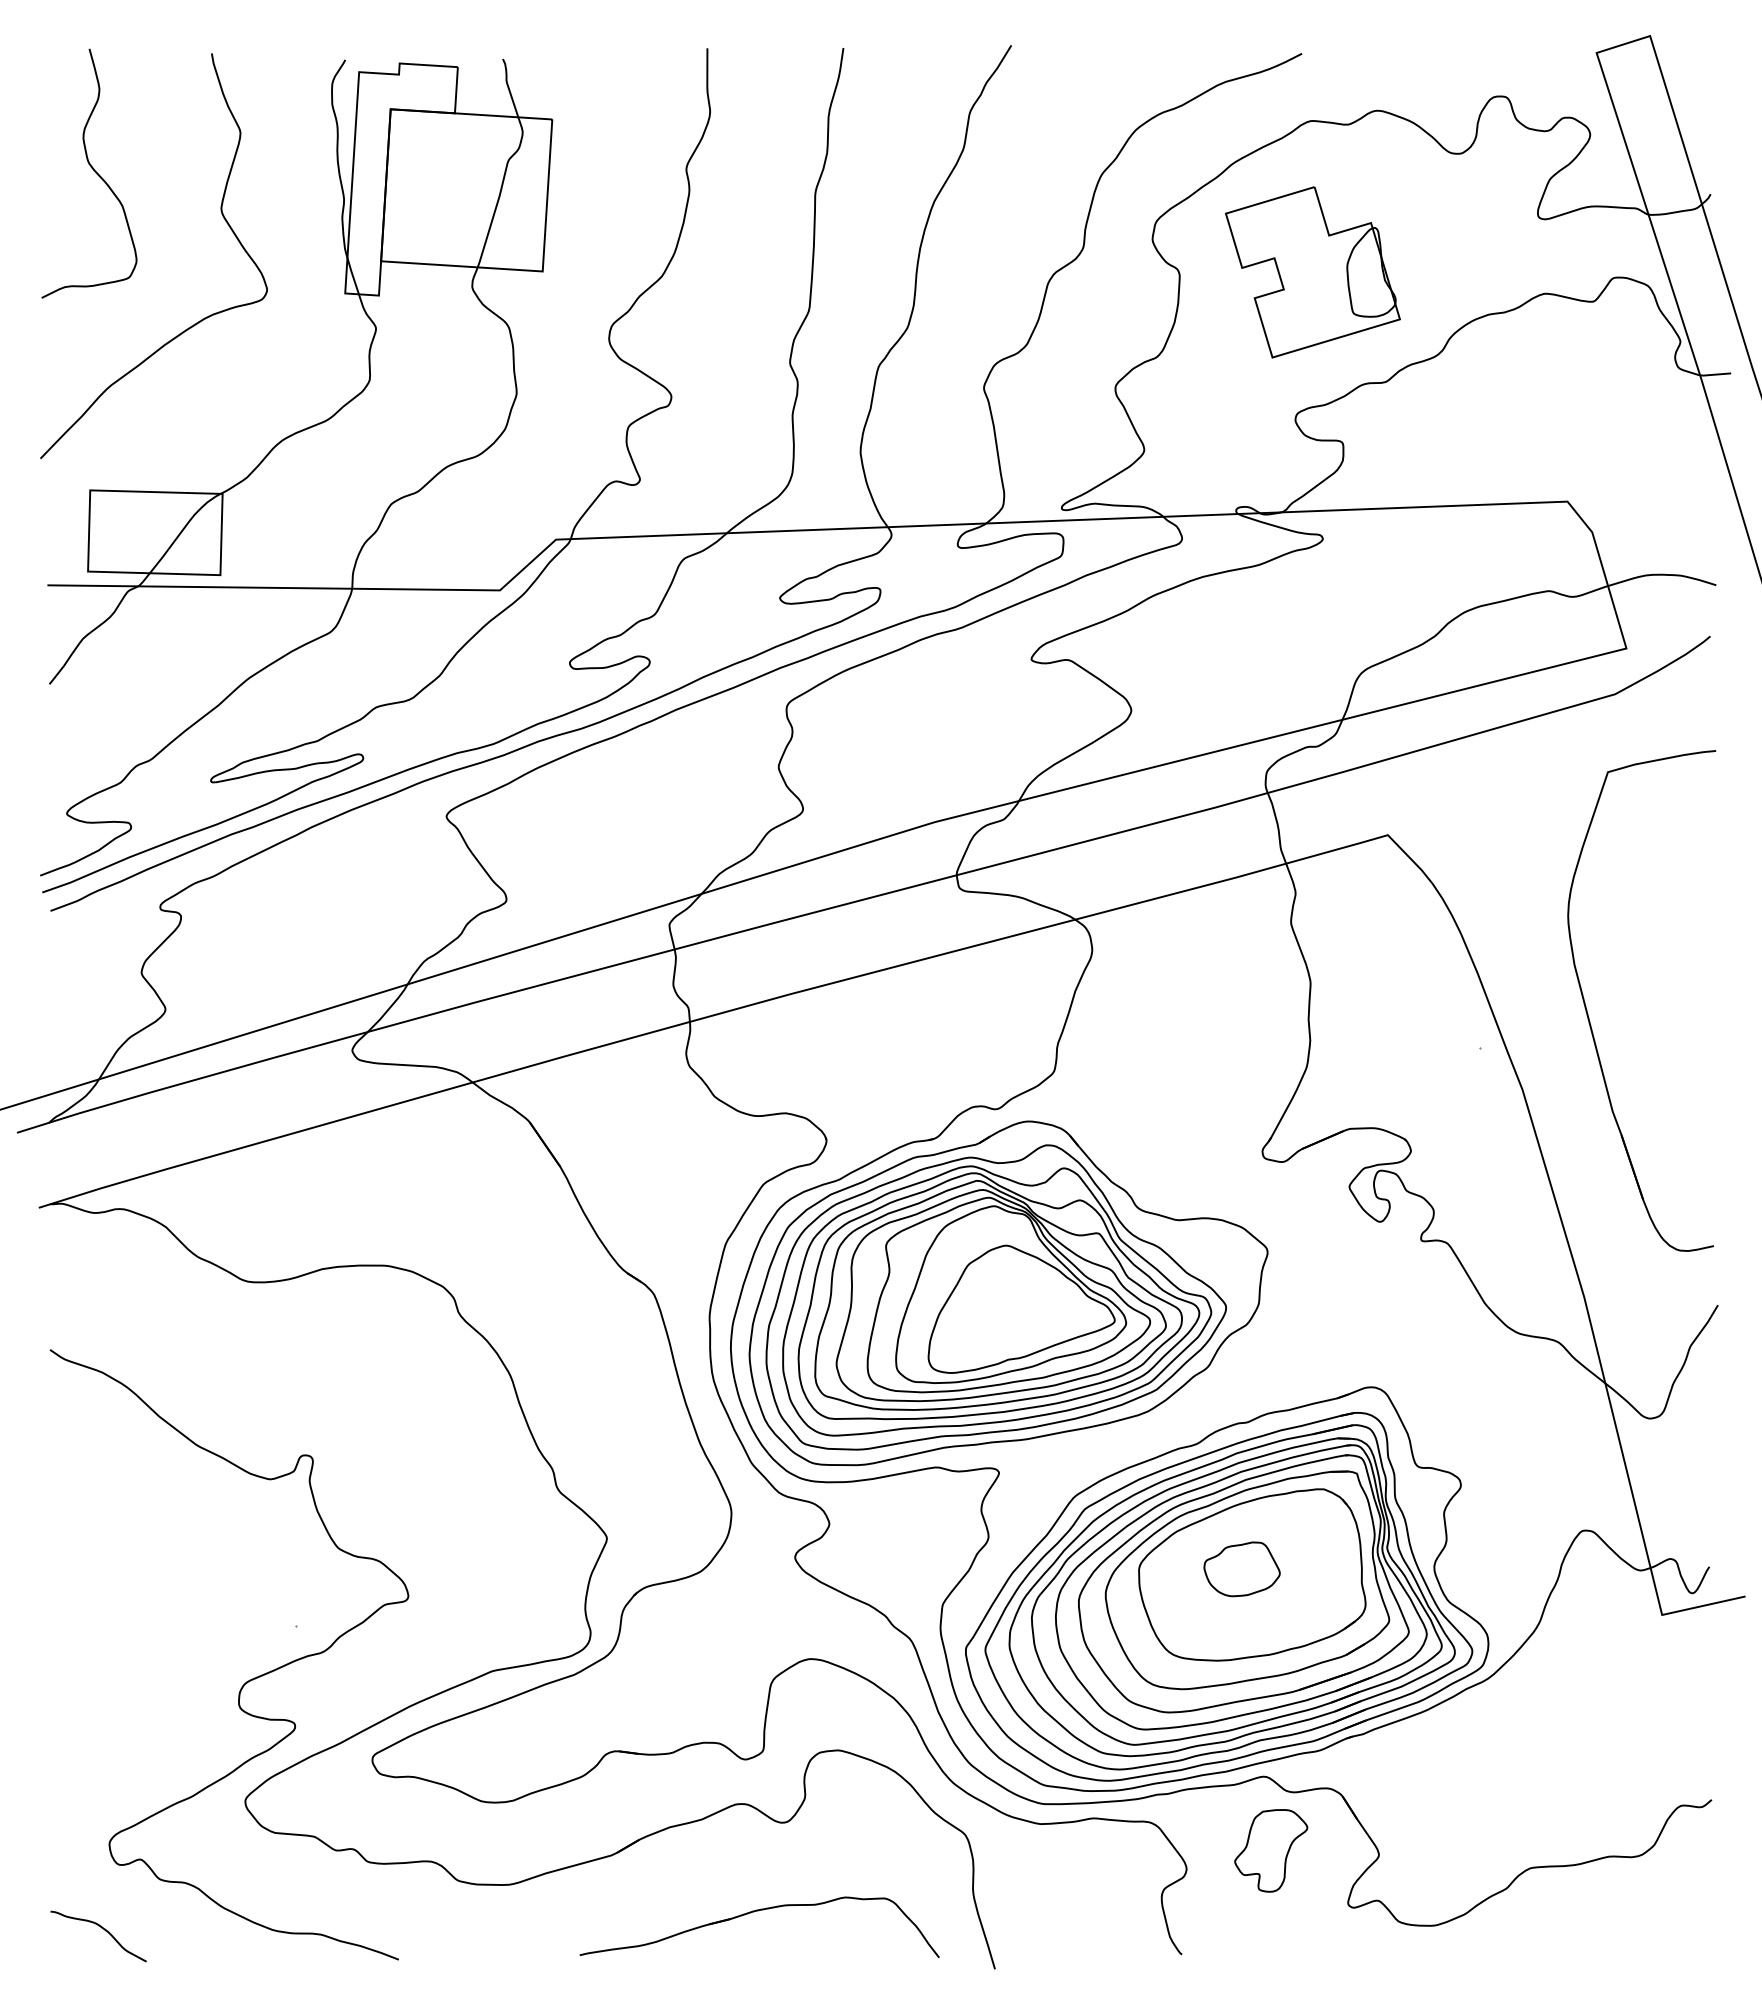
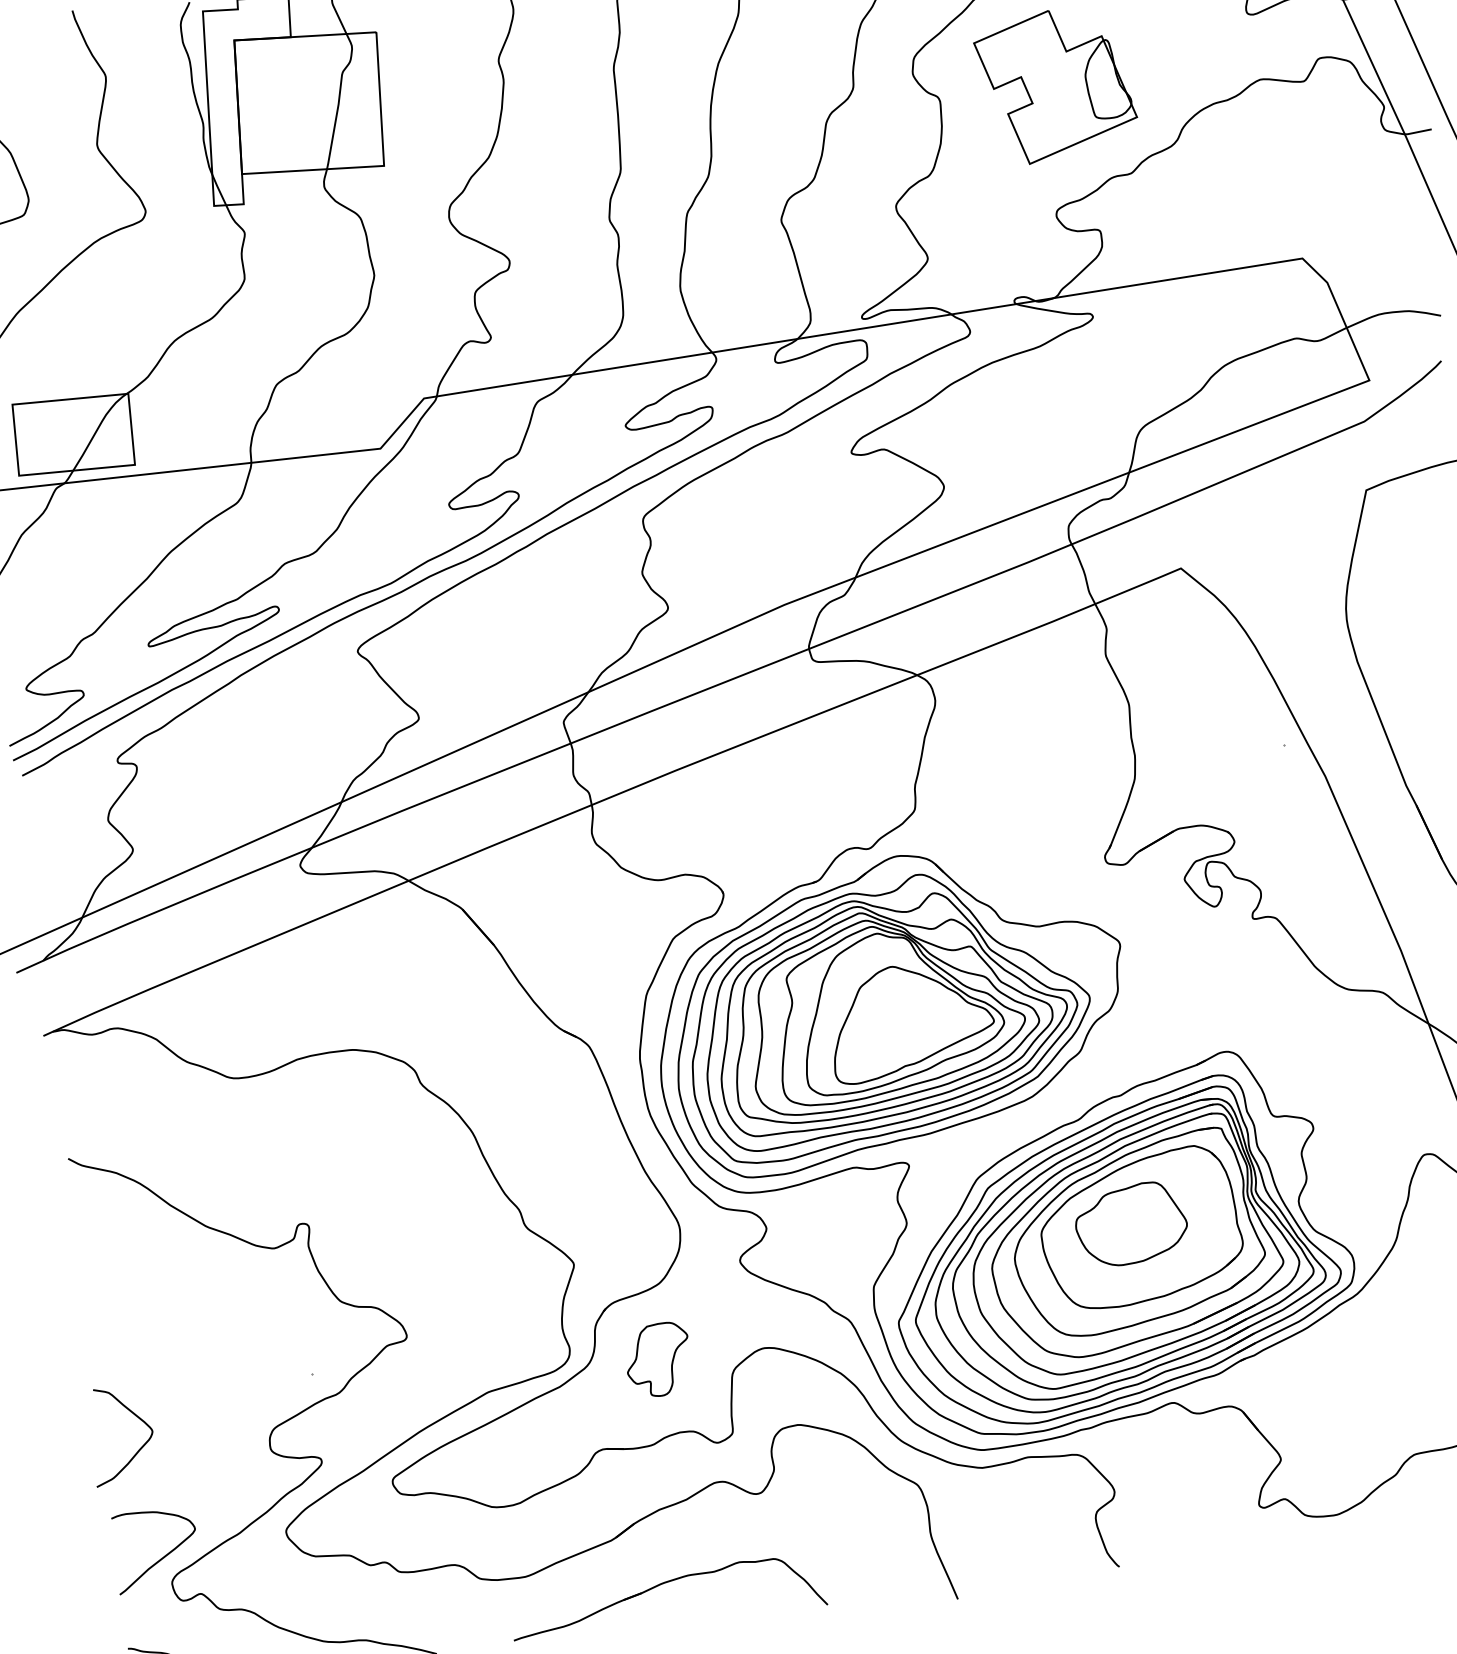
part: (1241, 1569) -> (1130, 1224), size x1.67
curve: (90, 1687) -> (139, 1449), added
curve: (102, 1812) -> (162, 1556), added
part: (1271, 1850) -> (658, 1359), moved
part: (754, 1912) -> (661, 1584), moved

